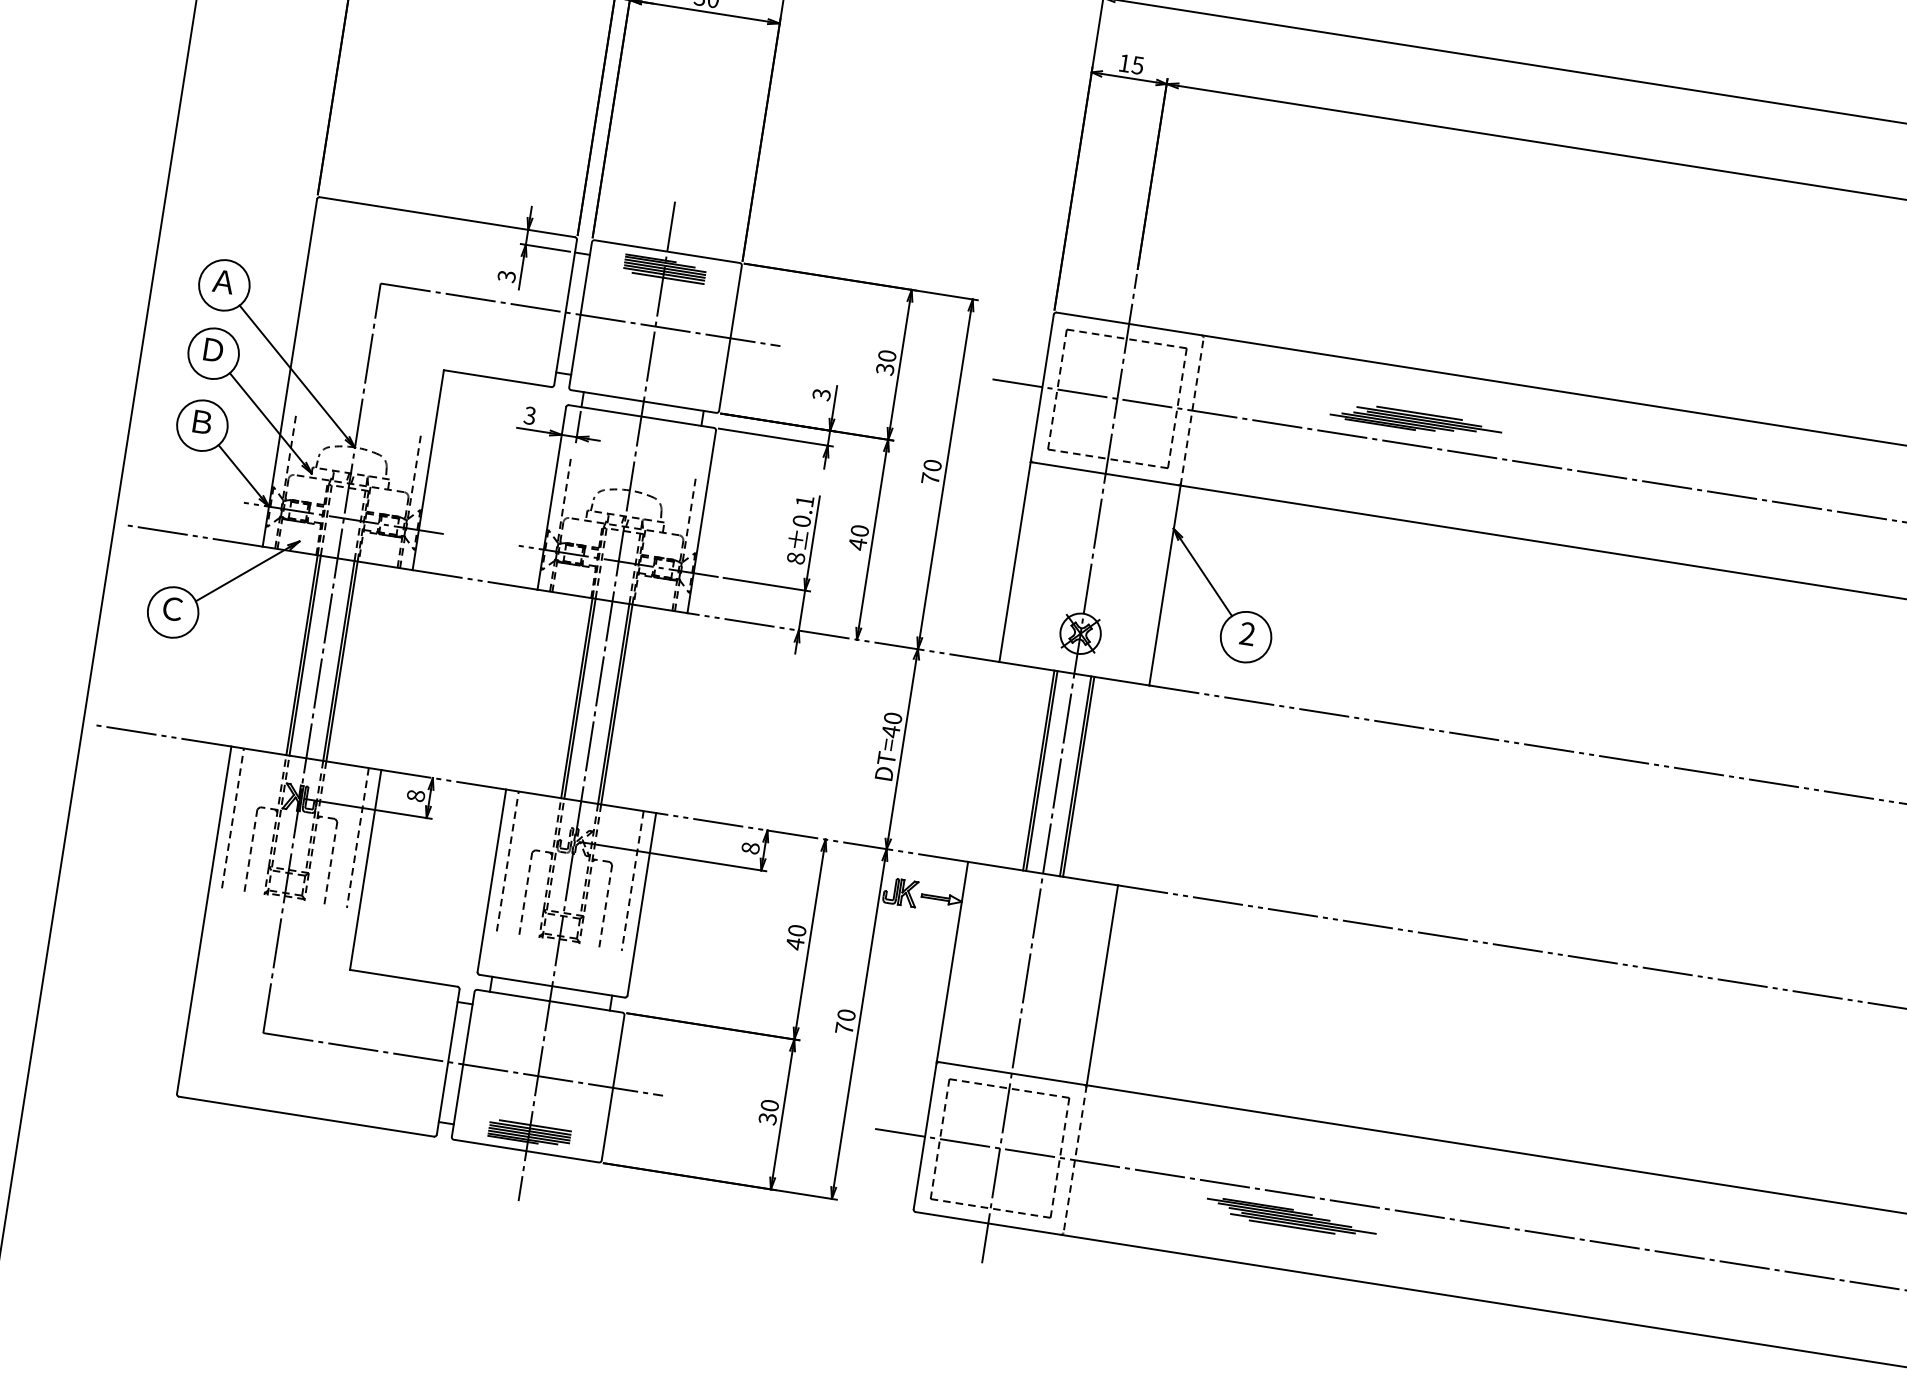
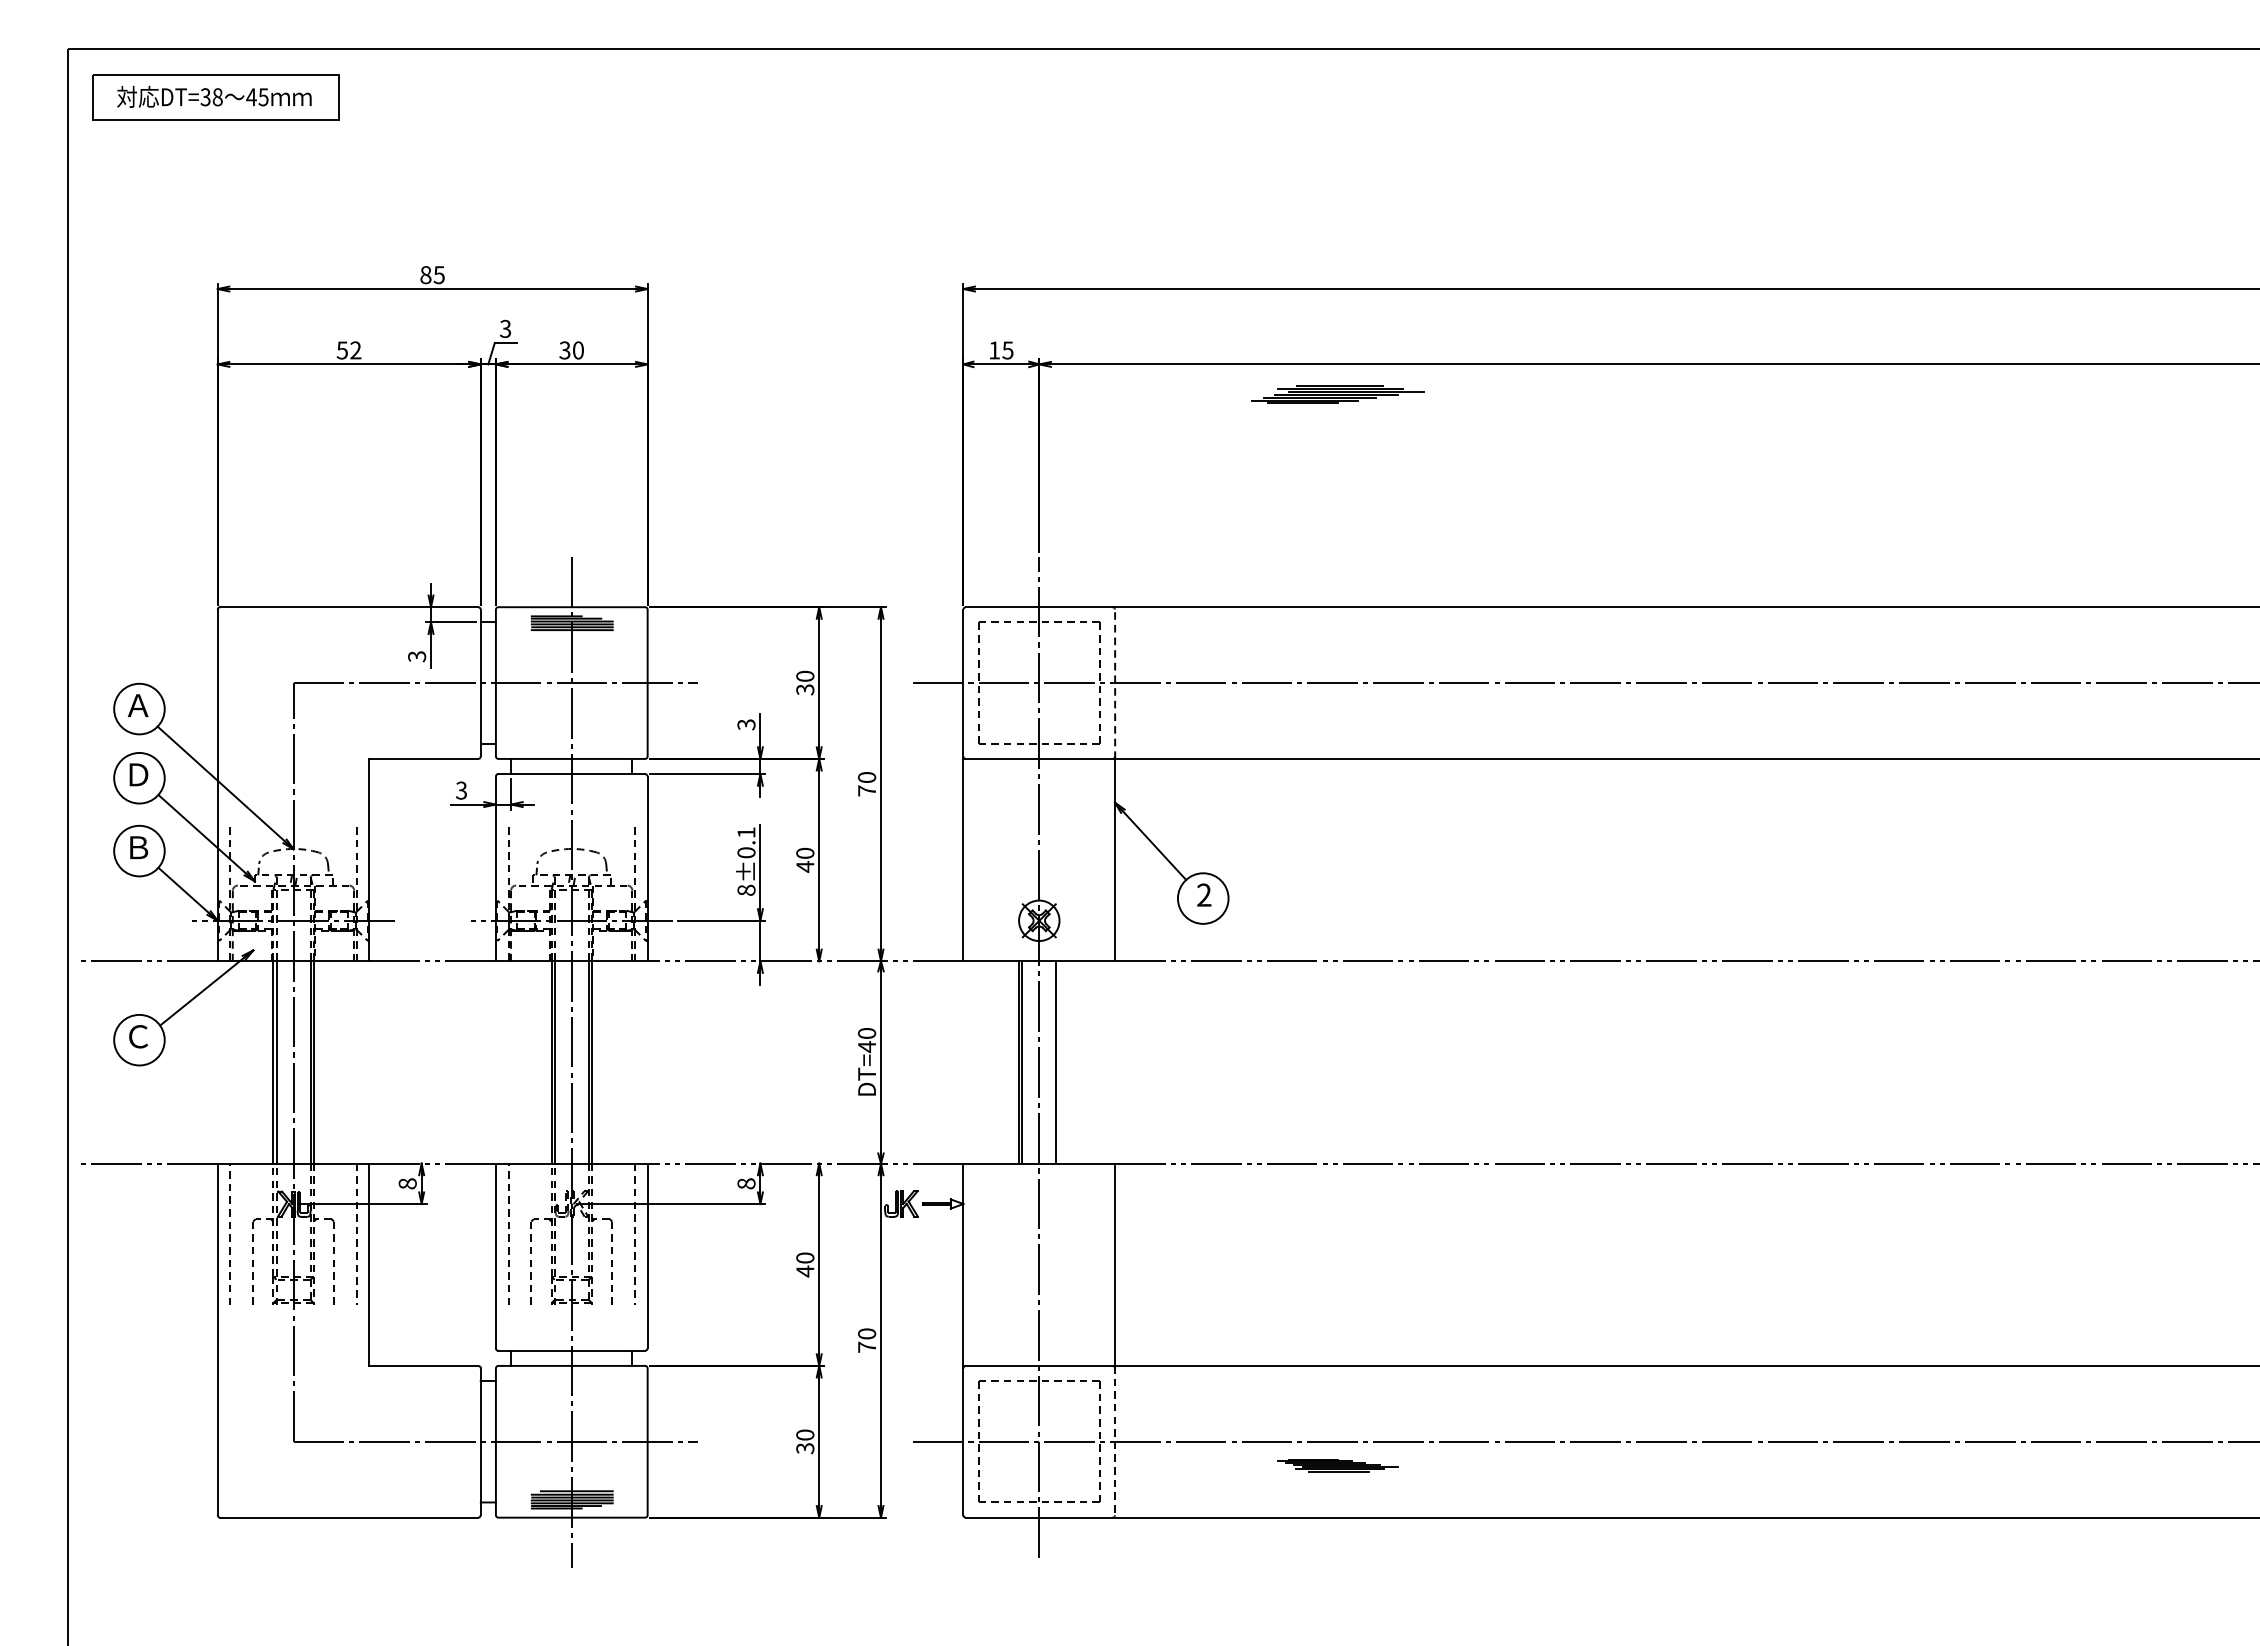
line: (667, 278) -> (576, 633), removed
part: (1415, 421) -> (1337, 394), moved
line: (1078, 776) -> (1059, 1062), removed
part: (1290, 1218) -> (1337, 1465), size x0.7

